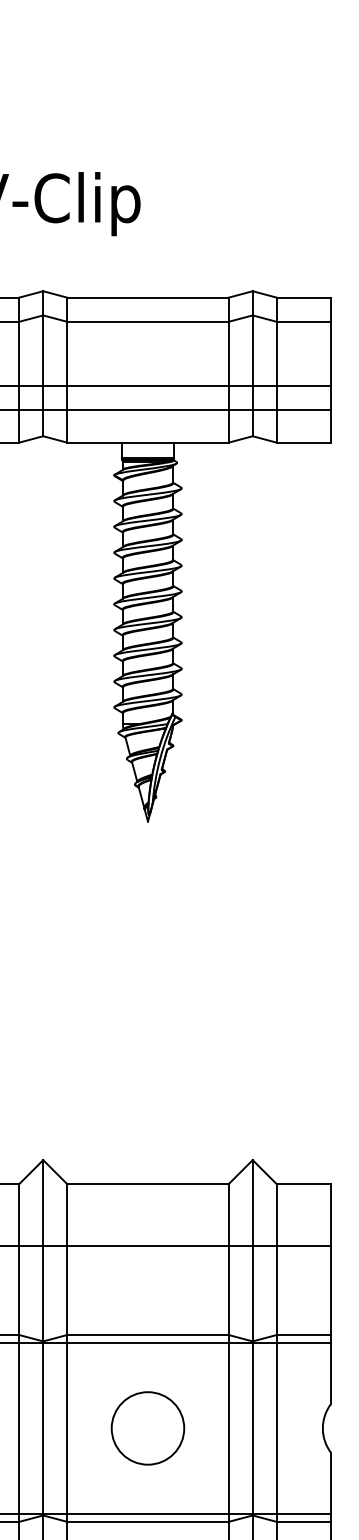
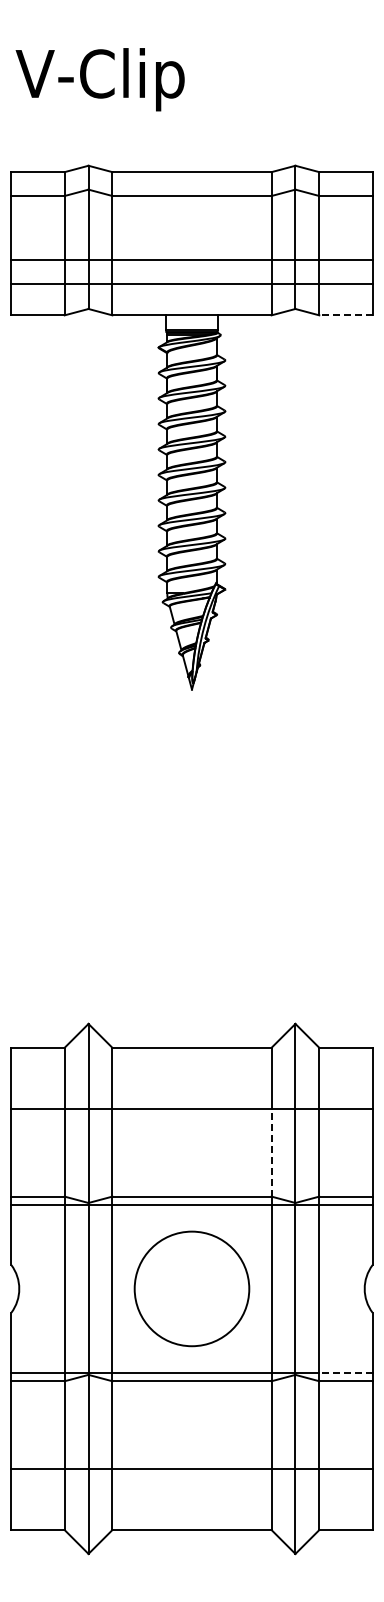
line: (303, 442) -> (345, 315), solid -> dashed
line: (228, 1290) -> (271, 1152), solid -> dashed
circle: (147, 1428) -> (191, 1288), size x1.6
line: (303, 1514) -> (345, 1373), solid -> dashed

